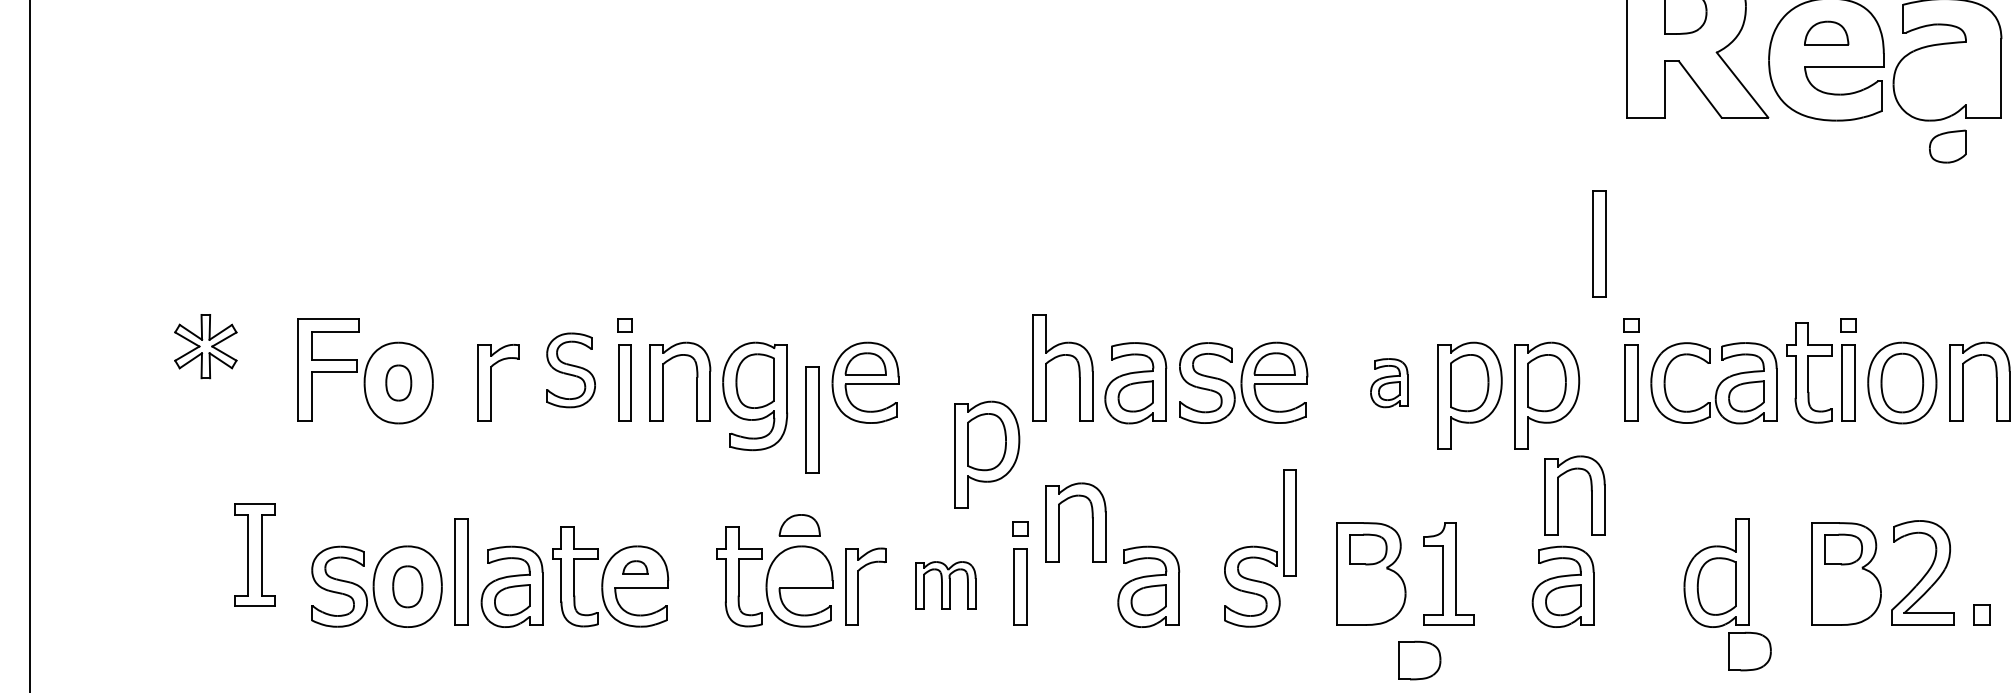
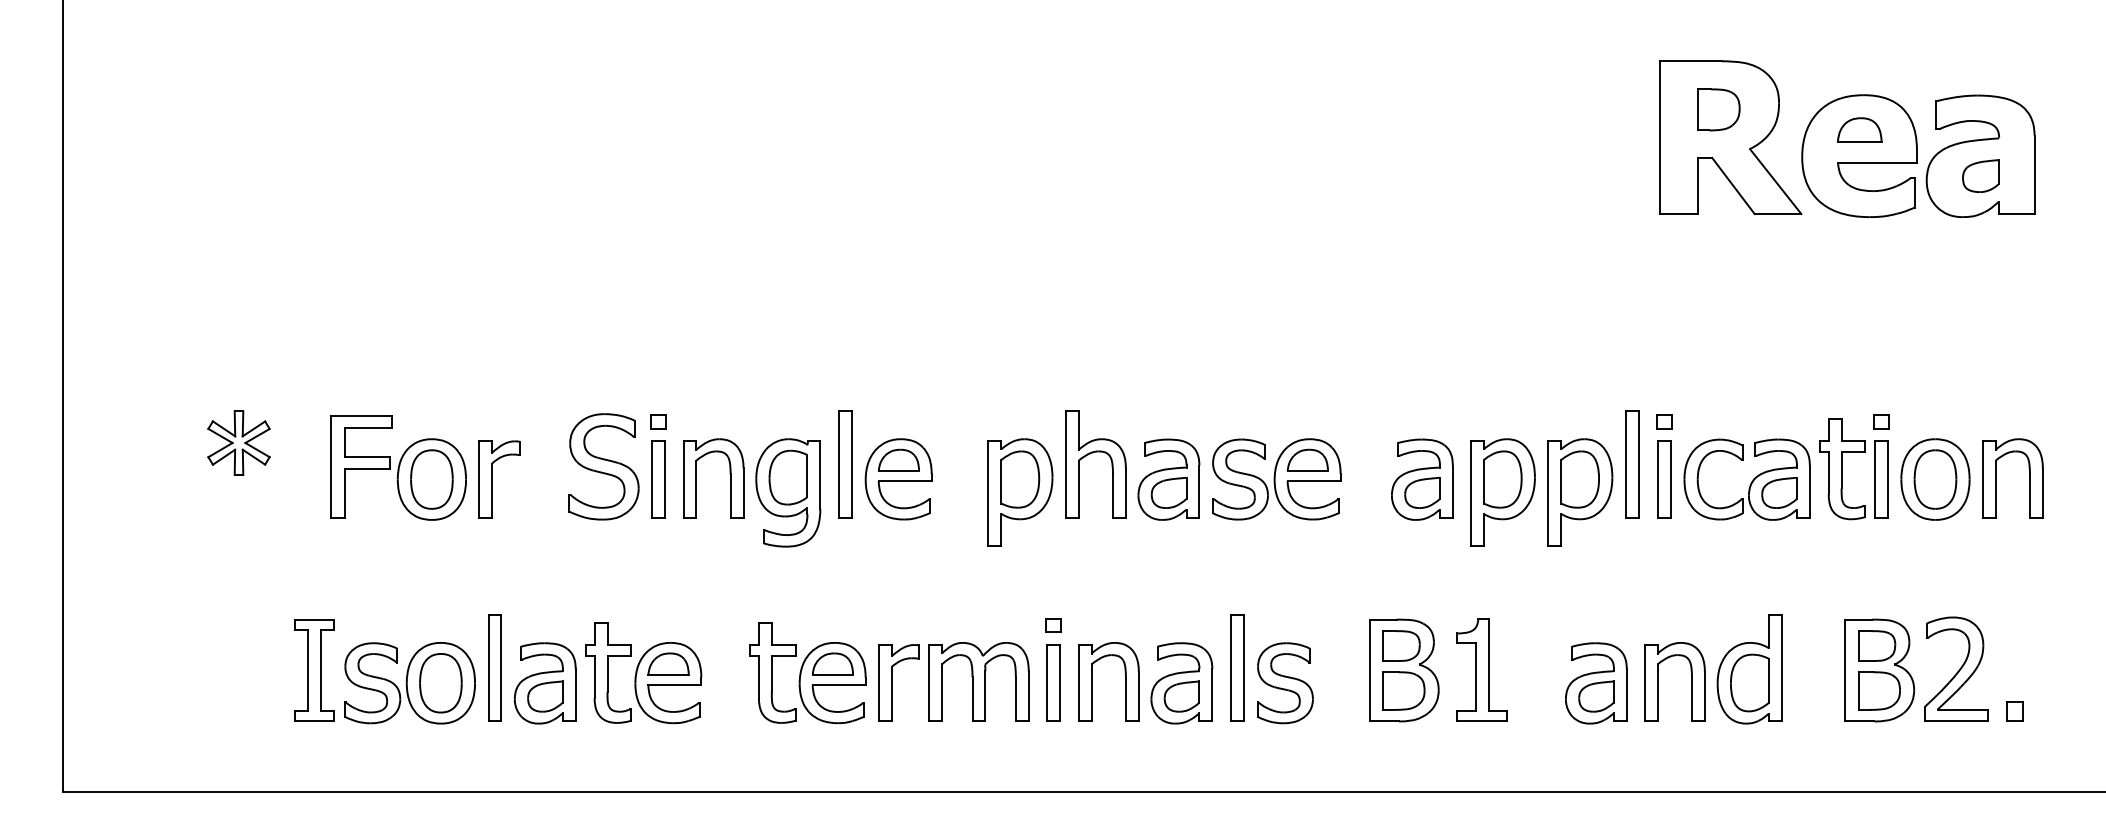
part: (1947, 146) -> (1980, 175), moved
part: (1599, 244) -> (1632, 464), moved
part: (570, 370) -> (603, 466), size x1.43
part: (398, 383) -> (431, 479), size x1.67
part: (491, 383) -> (492, 479), moved
part: (1389, 383) -> (1422, 479), size x1.67
part: (812, 420) -> (845, 464), moved
part: (987, 455) -> (1020, 492), moved
part: (1558, 495) -> (1658, 681), moved
part: (1059, 522) -> (1092, 681), moved
part: (1290, 522) -> (1237, 667), moved
part: (799, 525) -> (832, 663), moved
part: (255, 555) -> (314, 670), moved
part: (635, 567) -> (668, 663), size x1.67
part: (945, 585) -> (978, 681), size x1.67
part: (407, 587) -> (440, 683), size x1.43
part: (1750, 651) -> (1879, 690), moved
part: (1419, 660) -> (1403, 690), moved

